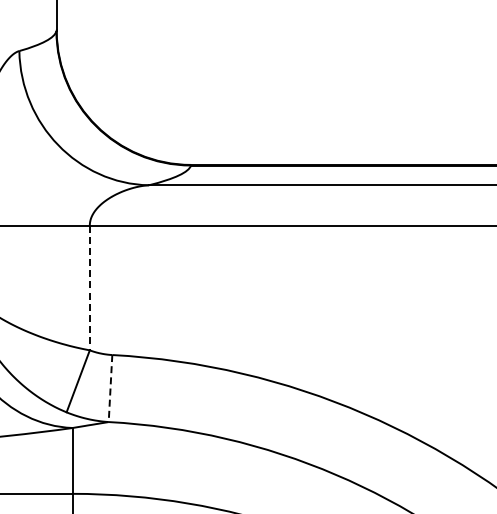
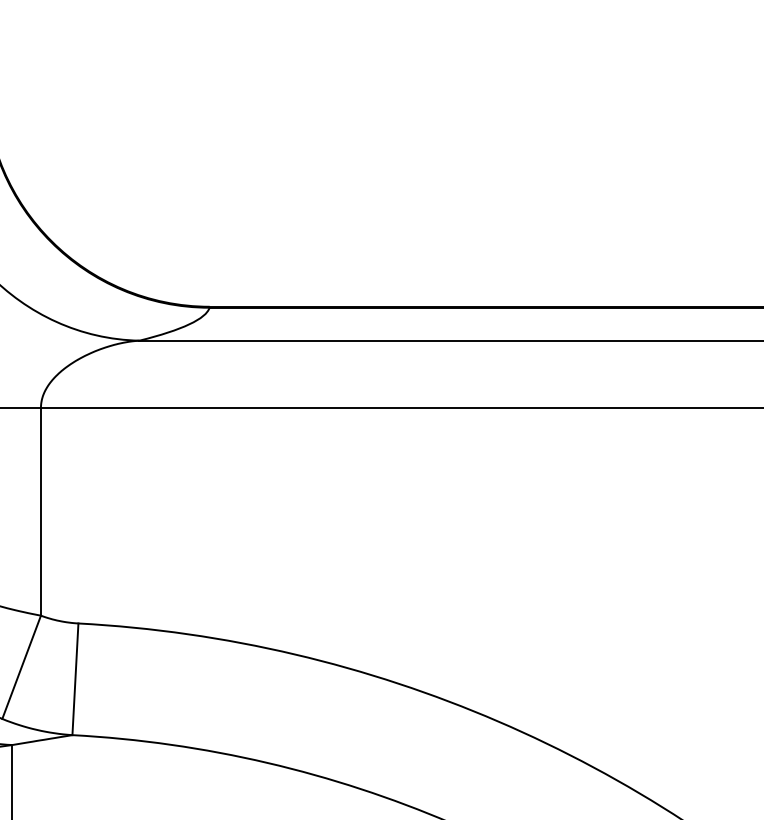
line: (89, 288) -> (40, 512), dashed -> solid
line: (110, 388) -> (75, 679), dashed -> solid

